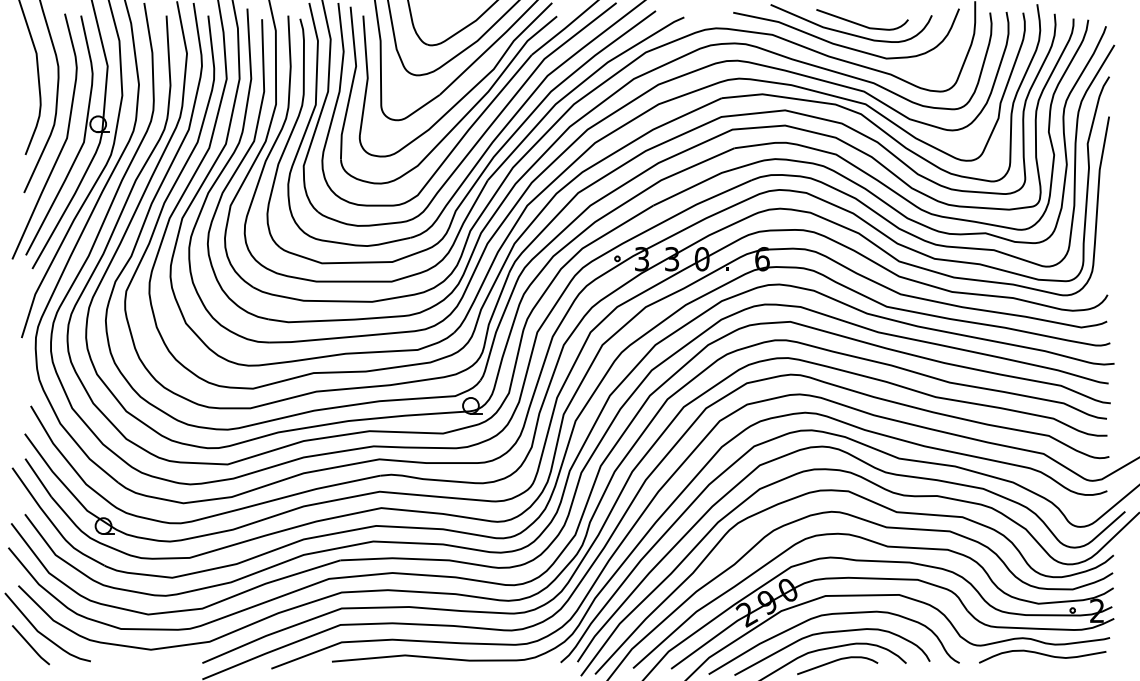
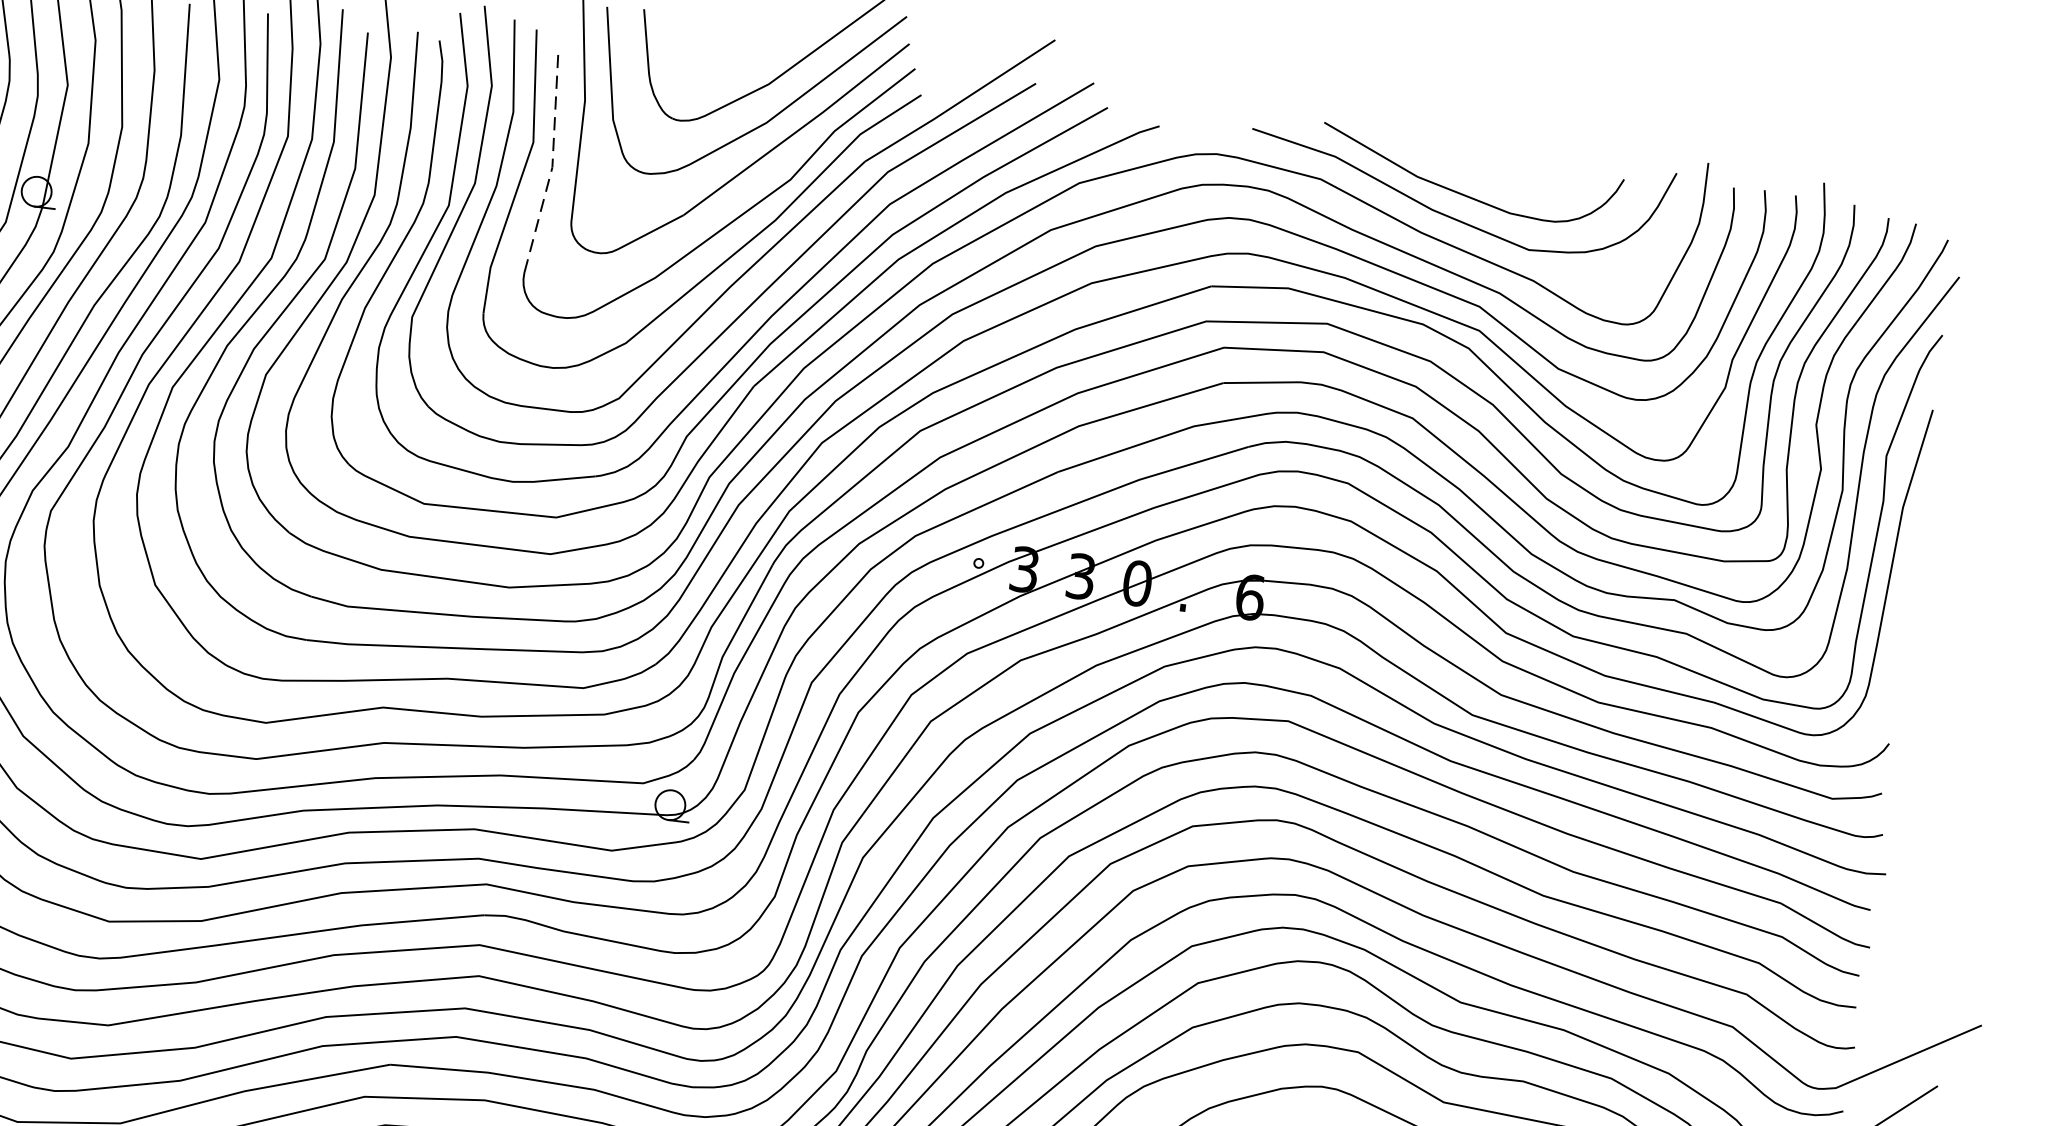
curve: (859, 23) -> (1486, 178), removed
line: (367, 76) -> (552, 164), solid -> dashed

